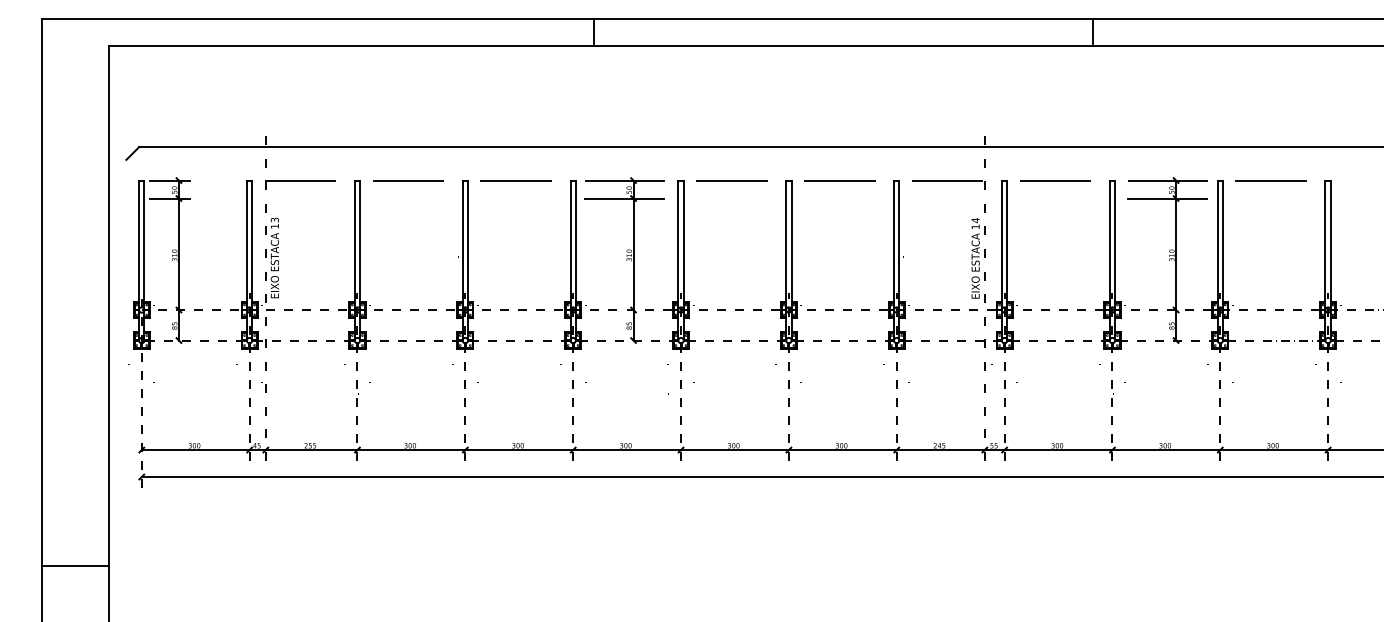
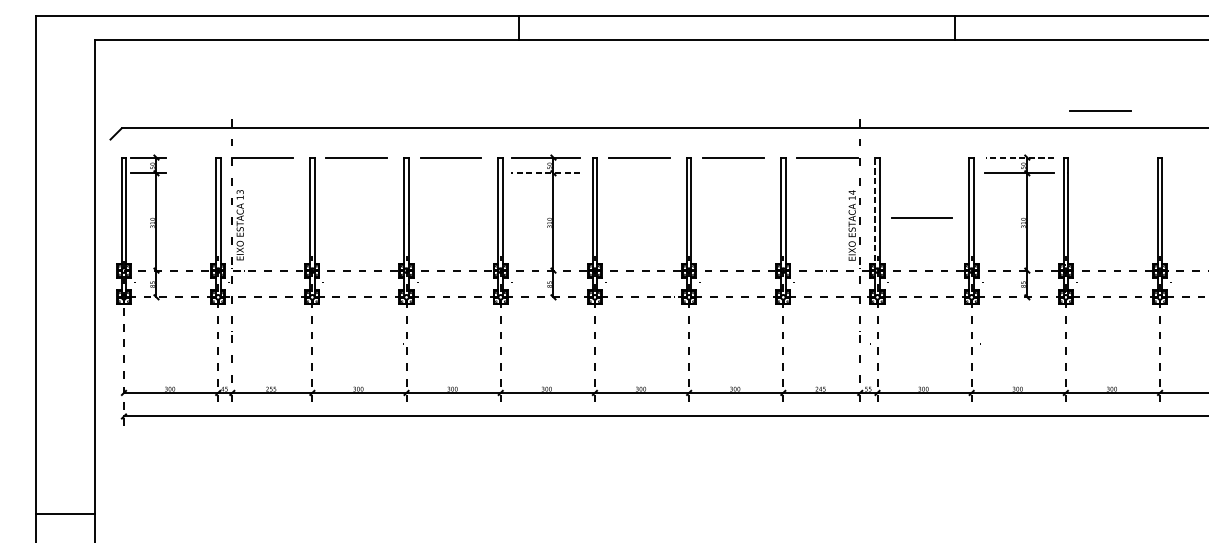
line: (1055, 180) -> (921, 217), moved
line: (1167, 180) -> (1019, 157), solid -> dashed
line: (1270, 180) -> (1100, 111), moved
line: (624, 198) -> (545, 173), solid -> dashed
line: (1001, 245) -> (874, 214), solid -> dashed
line: (74, 566) -> (65, 513), moved

